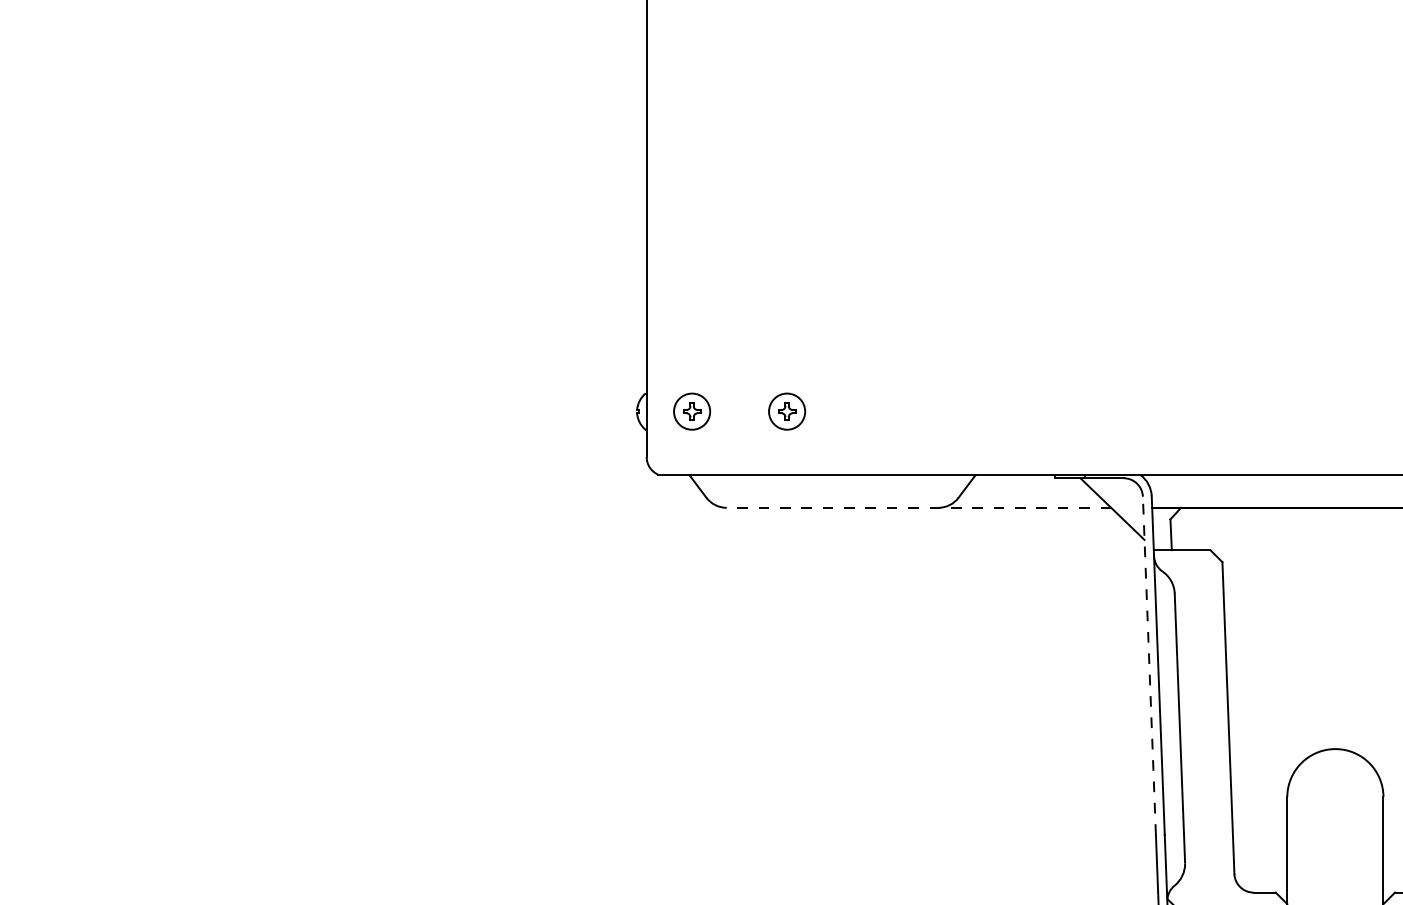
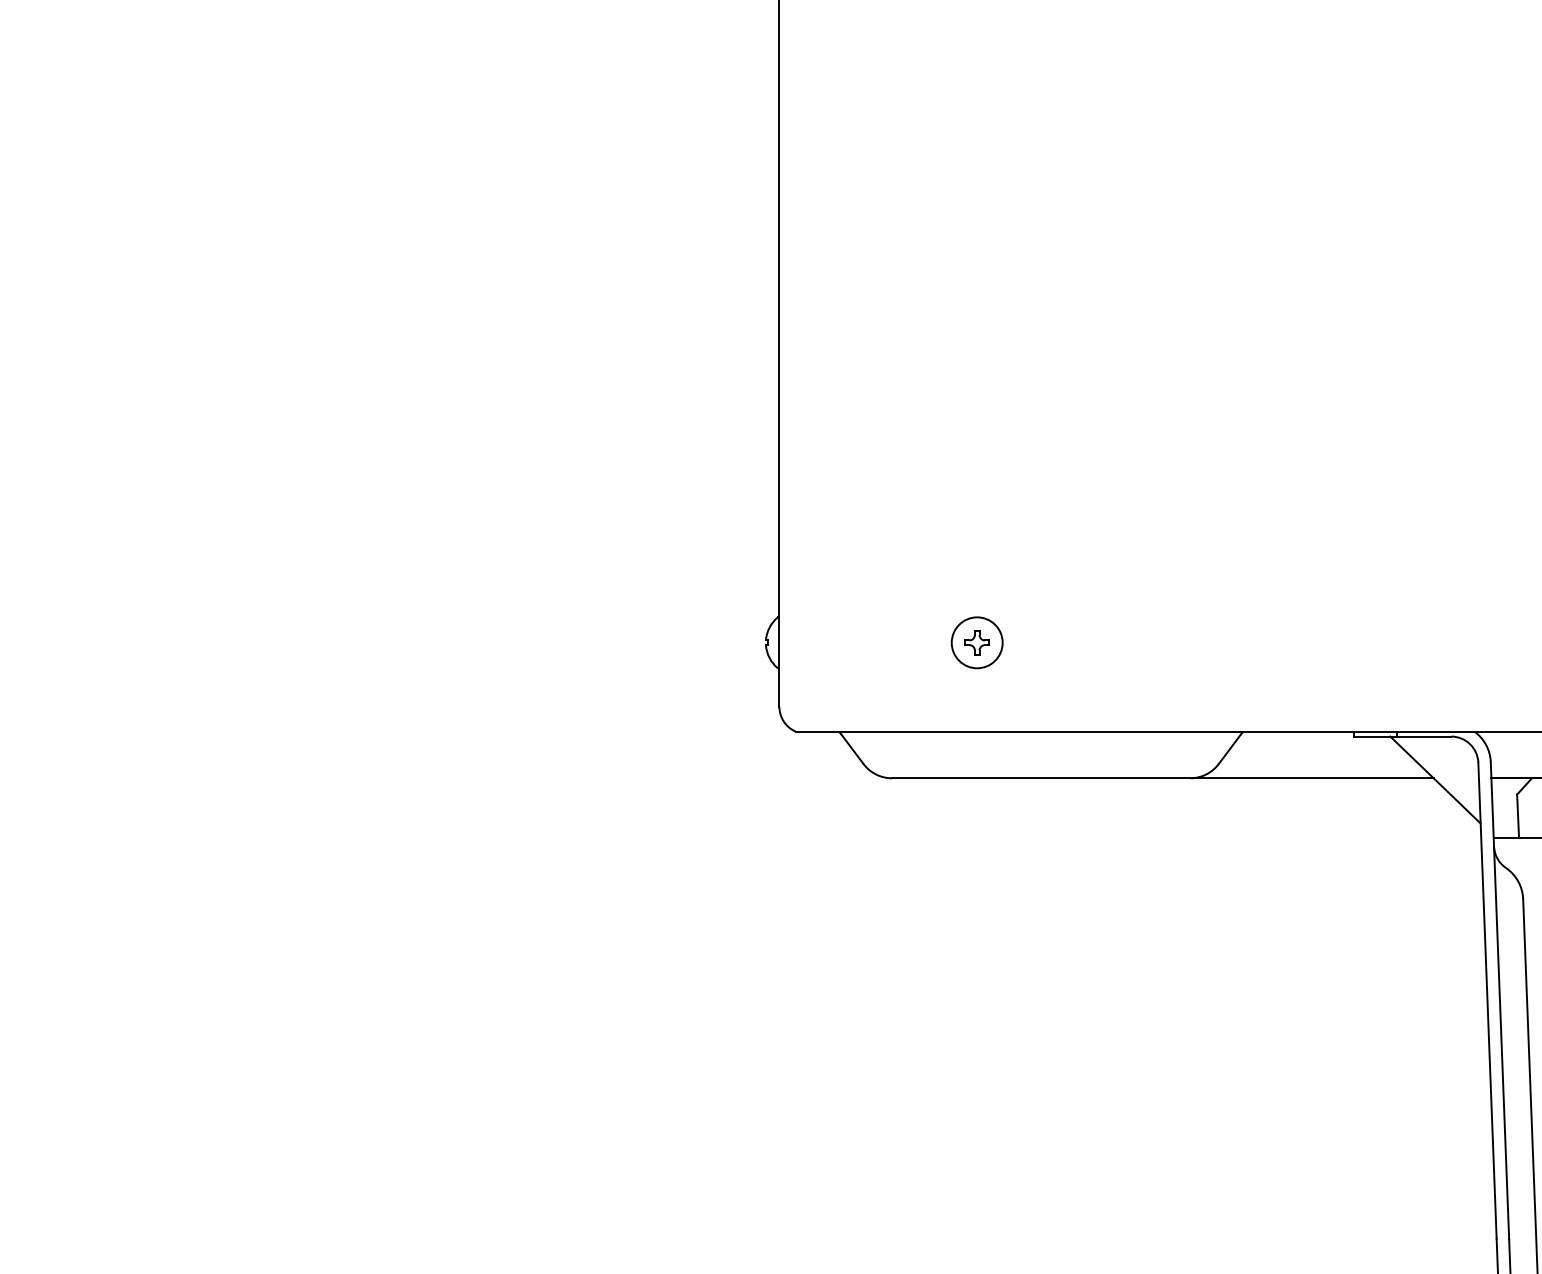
part: (692, 411) -> (843, 642), removed
line: (918, 507) -> (1162, 777), dashed -> solid
line: (1149, 665) -> (1487, 1000), dashed -> solid

